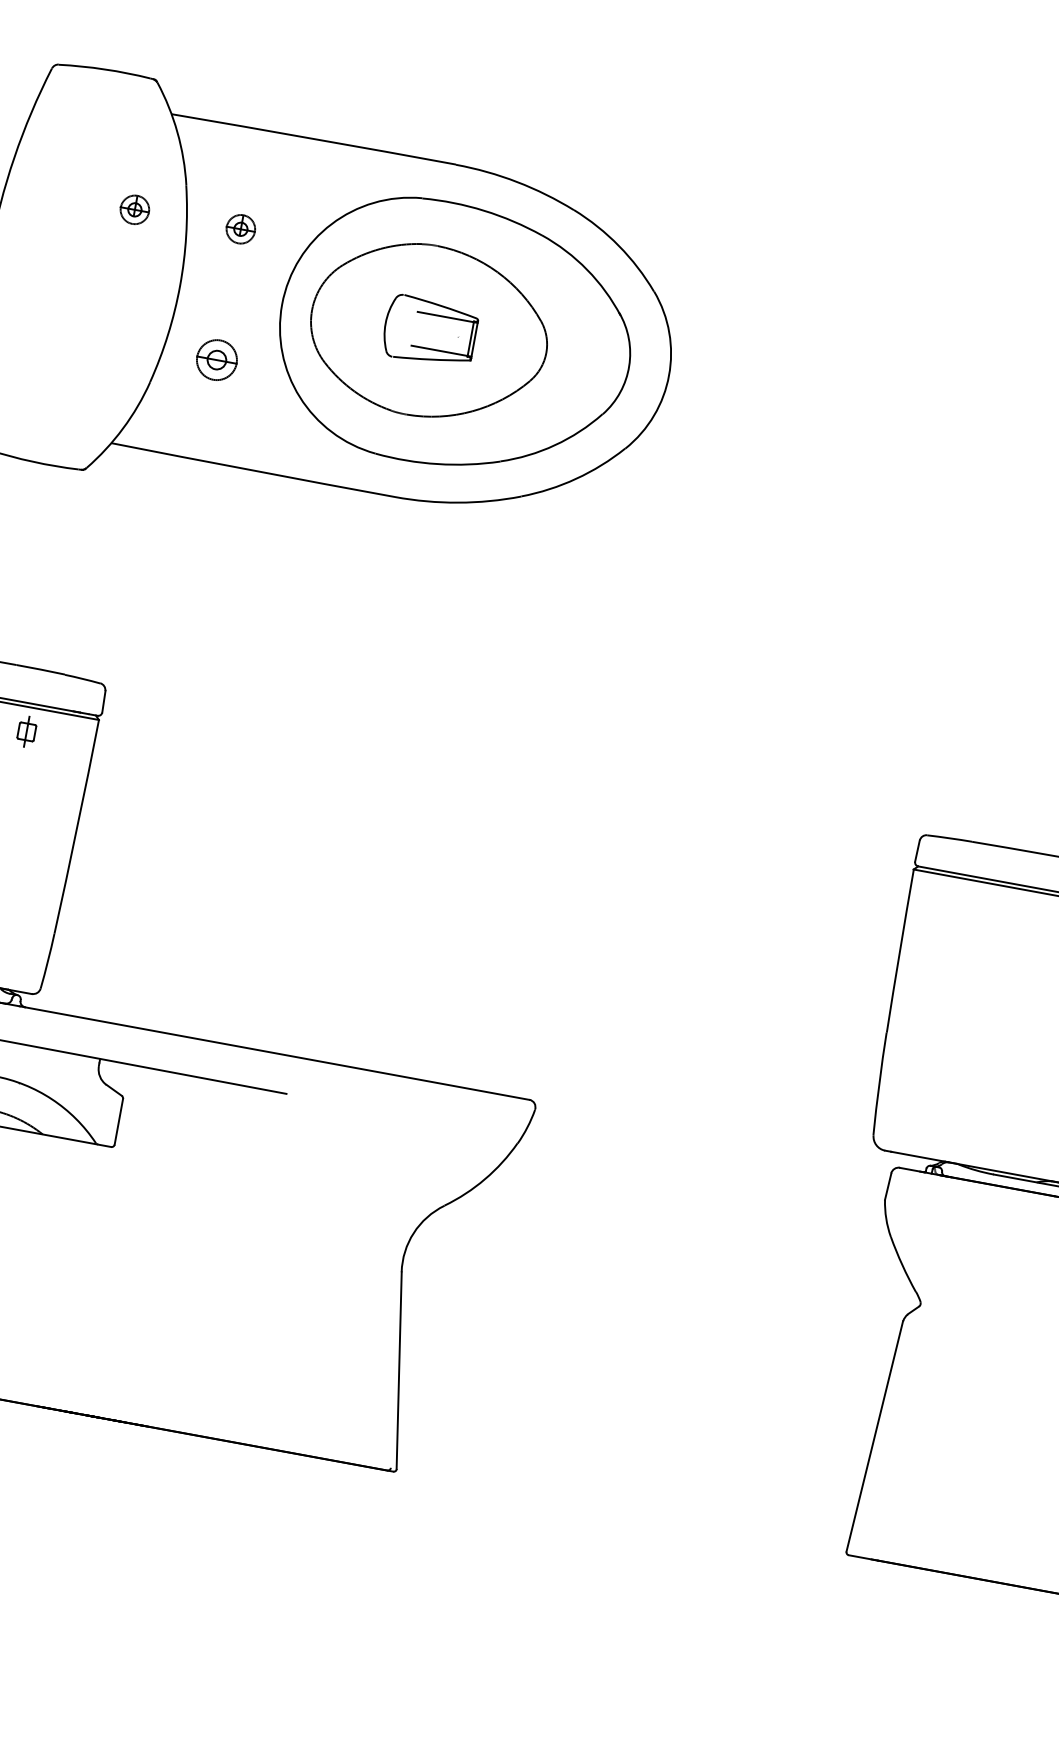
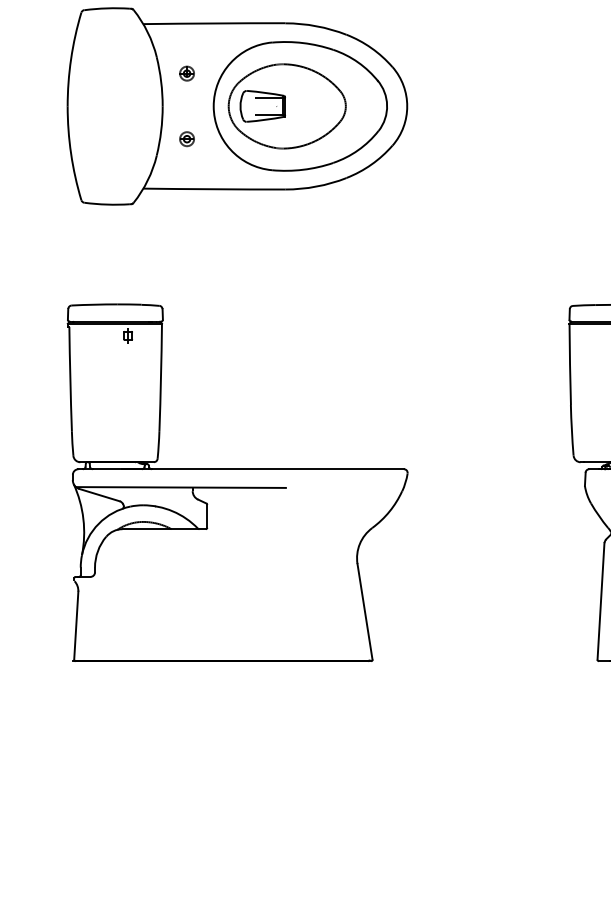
part: (133, 209) -> (133, 73), removed
part: (429, 331) -> (262, 106), moved
part: (215, 360) -> (186, 139), size x0.71

